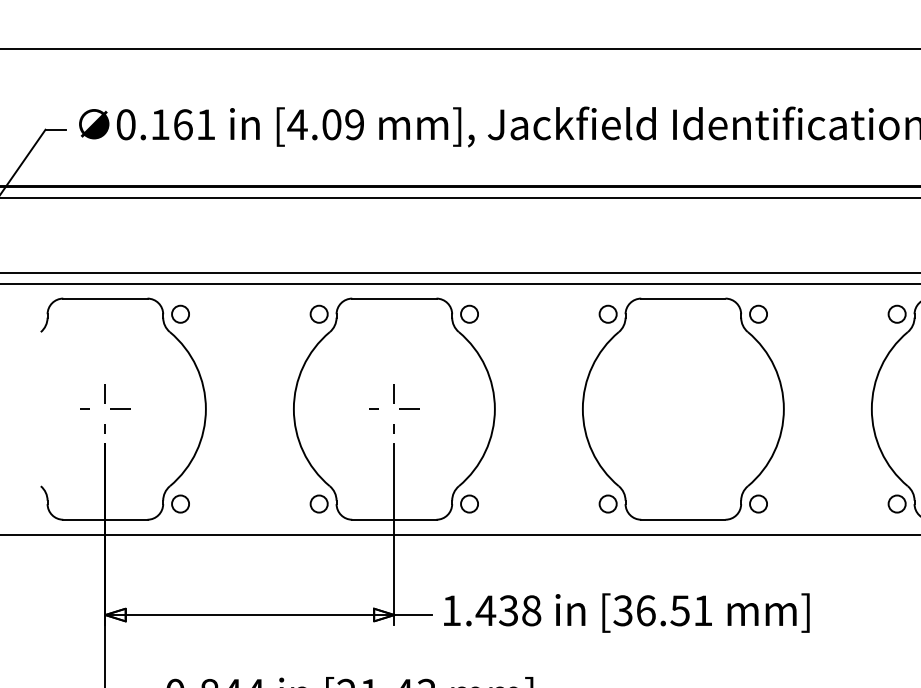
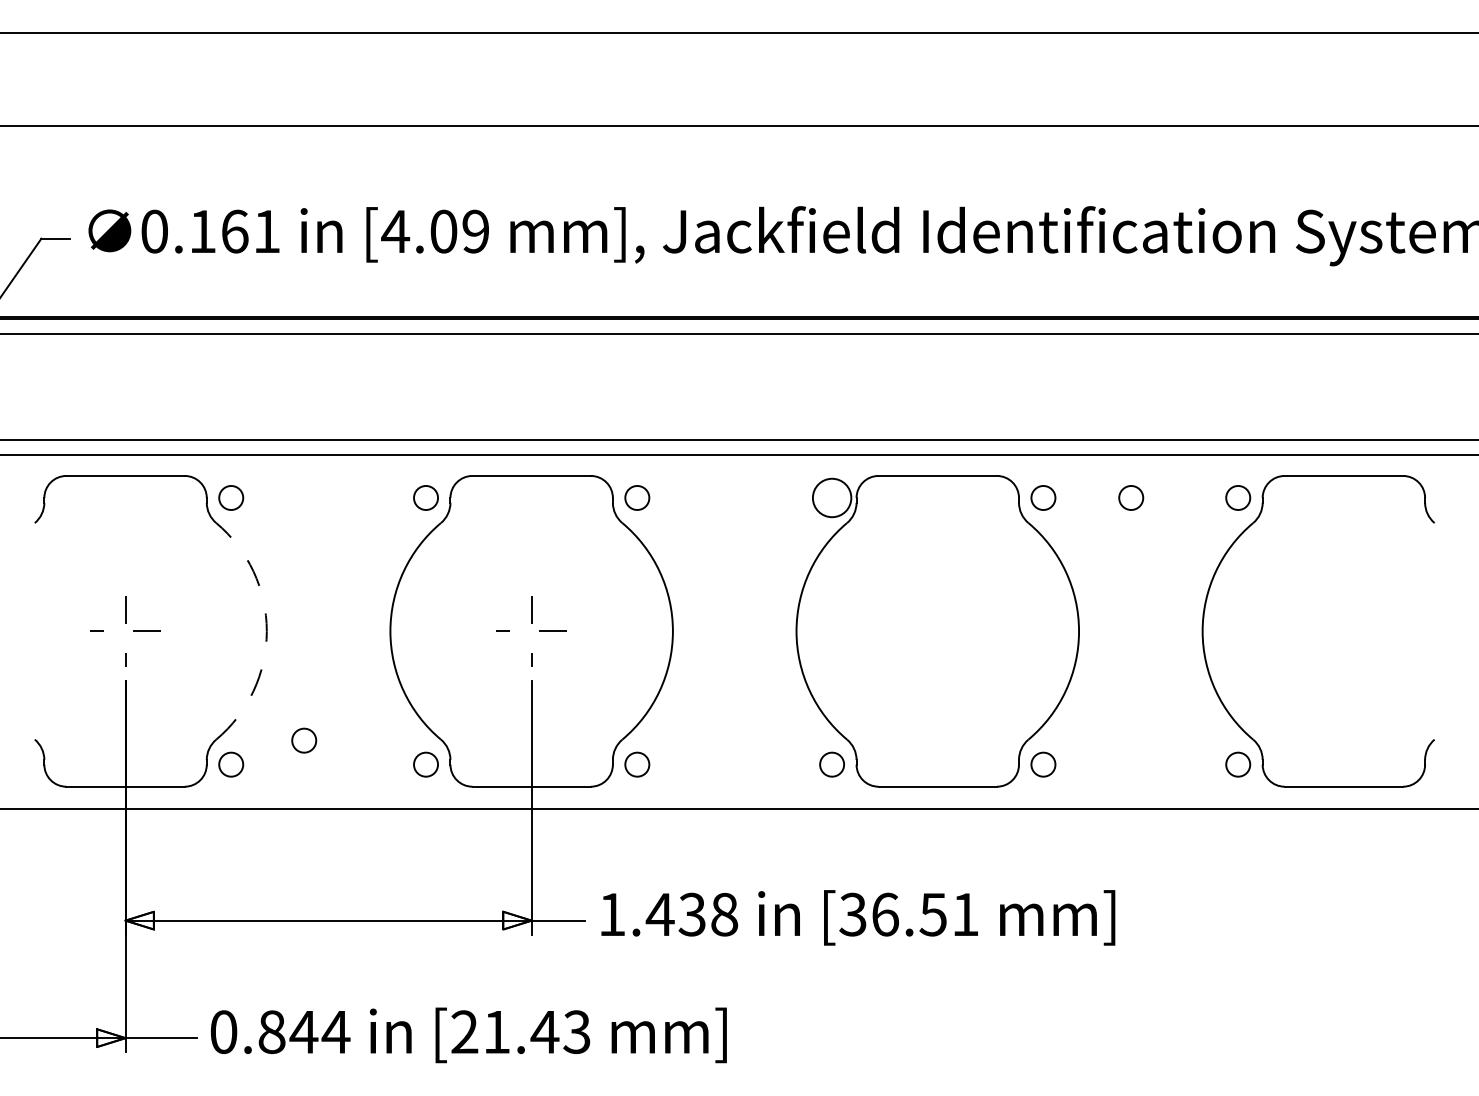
circle: (608, 313) -> (832, 497), size x1.6
circle: (821, 313) -> (1131, 497), added
arc: (205, 409) -> (266, 631), solid -> dashed
circle: (232, 486) -> (304, 740), added

